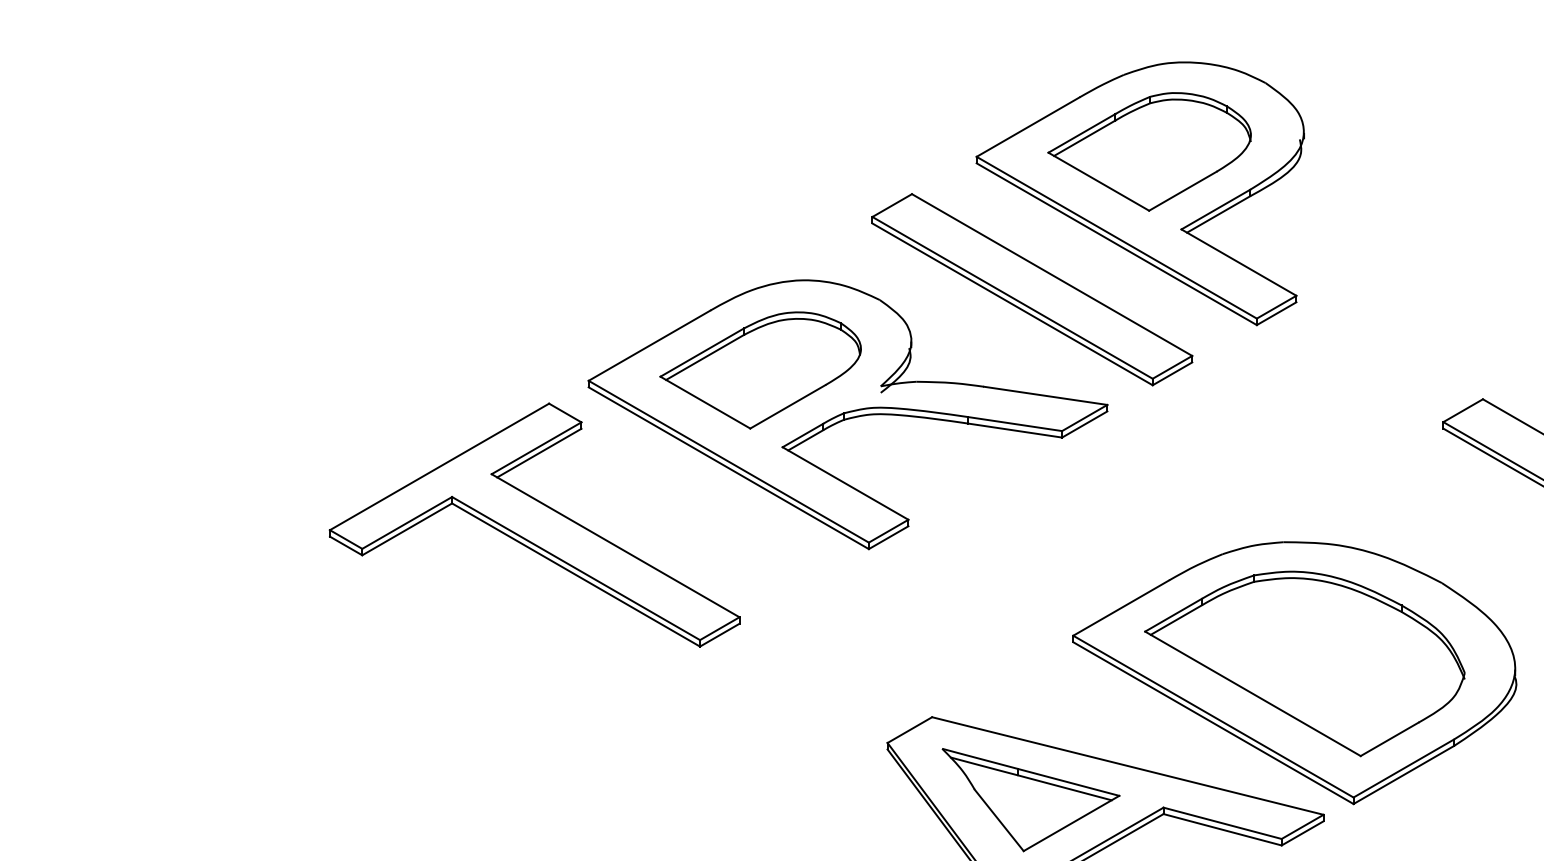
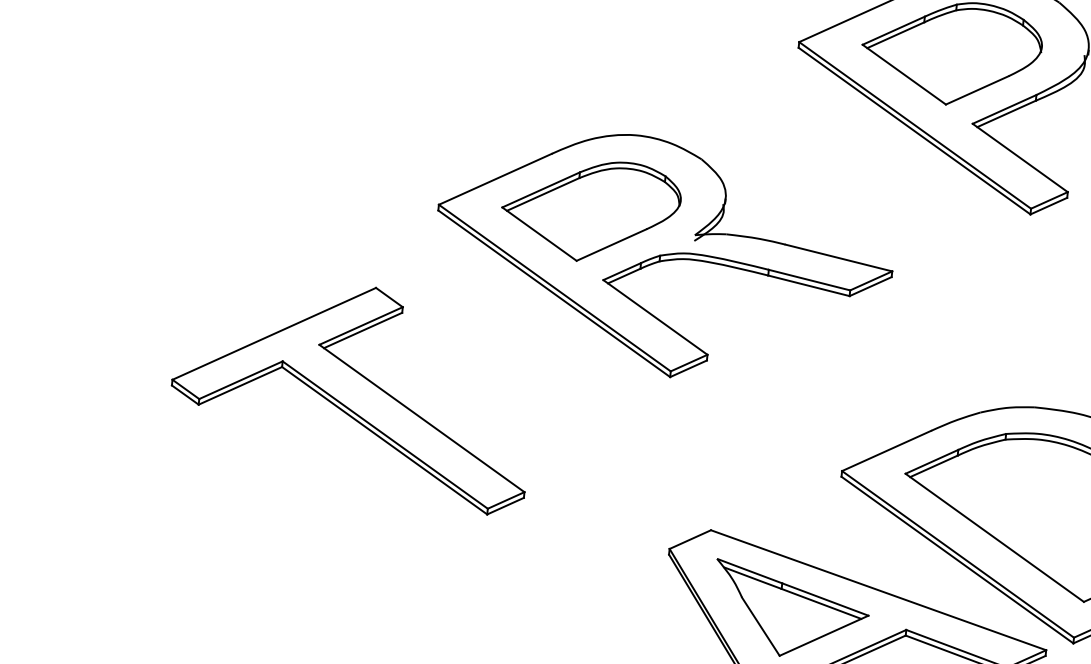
part: (1032, 289) -> (836, 163), removed
part: (534, 524) -> (352, 392), moved

